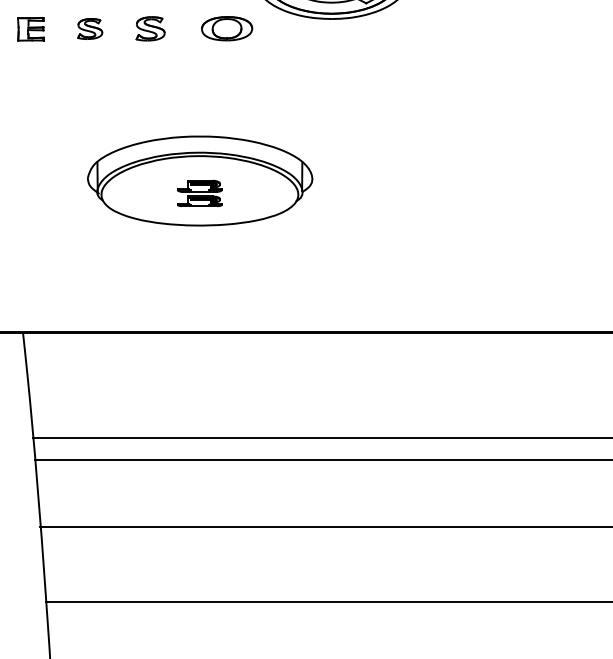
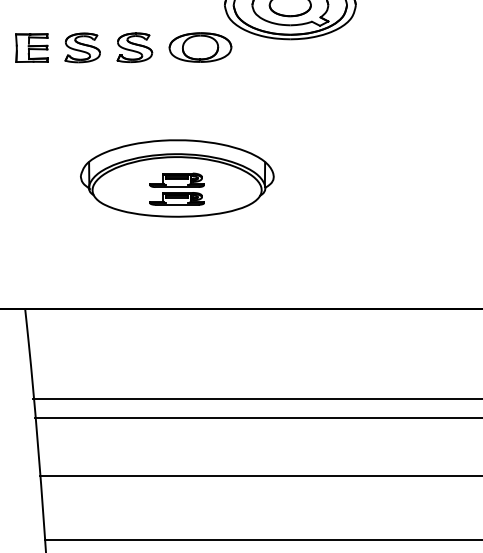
part: (90, 28) -> (83, 47), size x1.67
part: (150, 28) -> (134, 47), size x1.43
part: (226, 28) -> (199, 47), size x1.43
part: (30, 29) -> (31, 48), size x1.43
part: (199, 193) -> (176, 189), size x1.43

